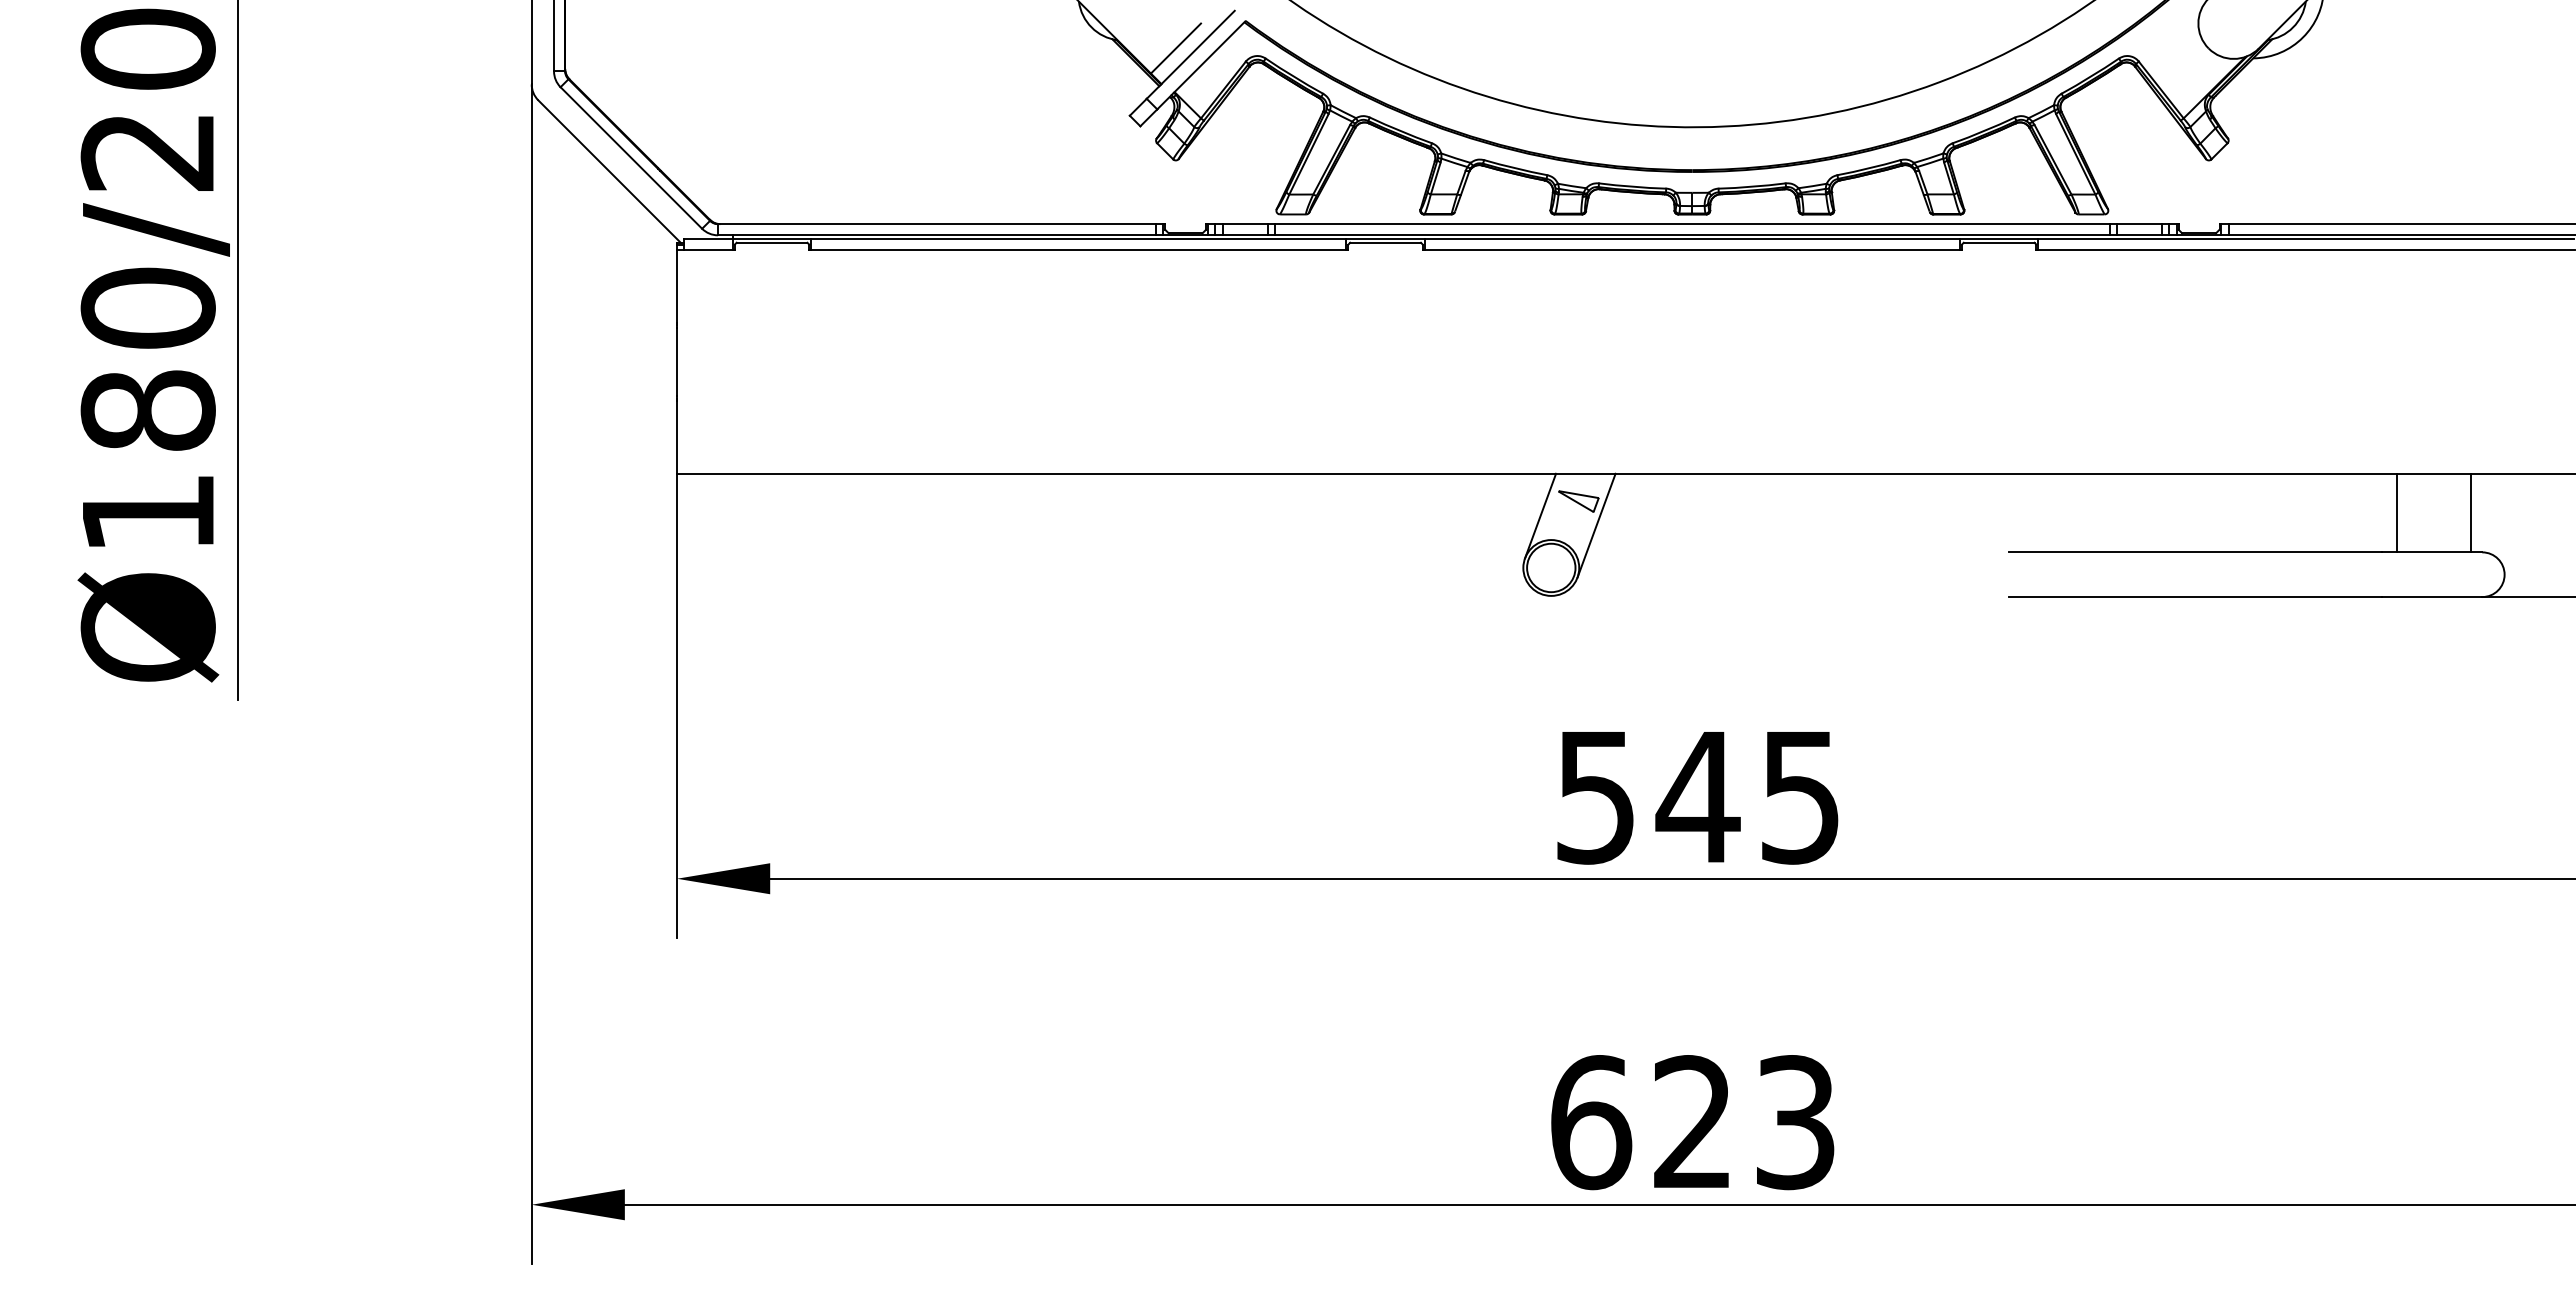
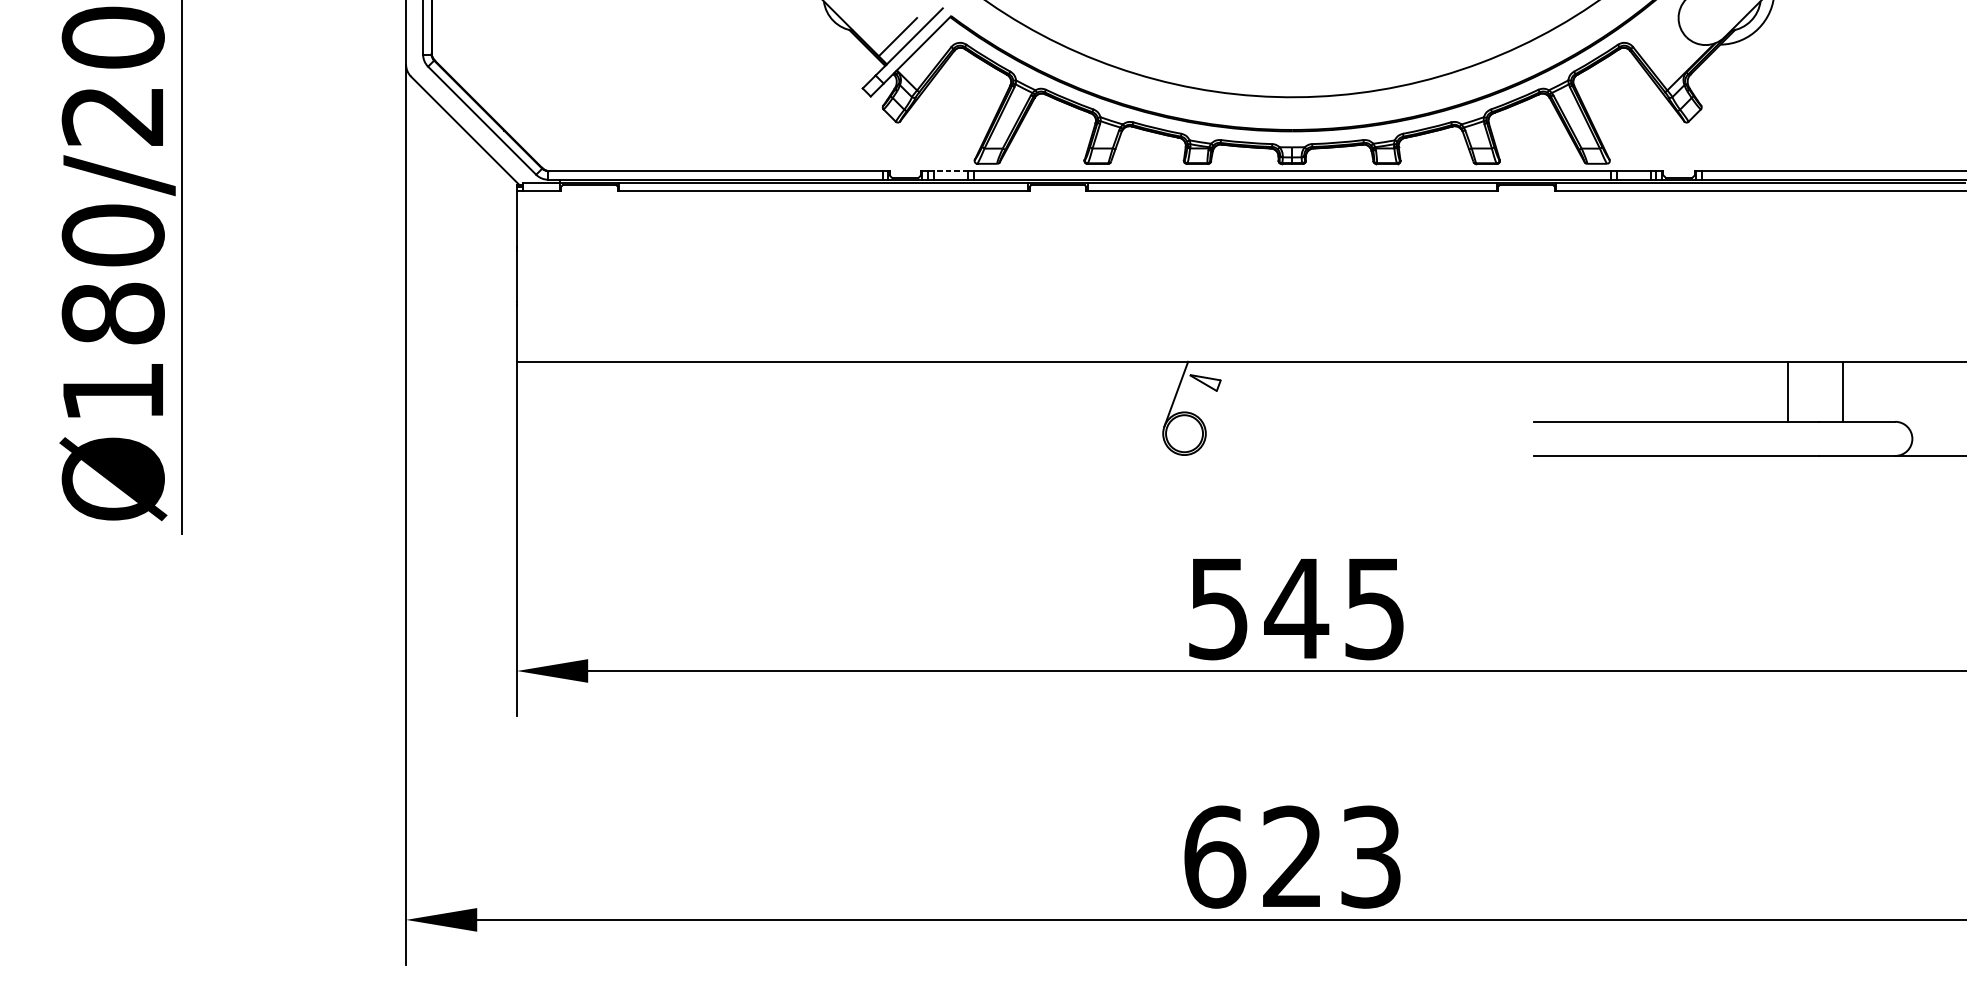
line: (1244, 224) -> (950, 171), solid -> dashed
line: (2396, 512) -> (1787, 391), moved
line: (2471, 512) -> (1843, 391), moved
line: (1596, 525) -> (1219, 401), removed

